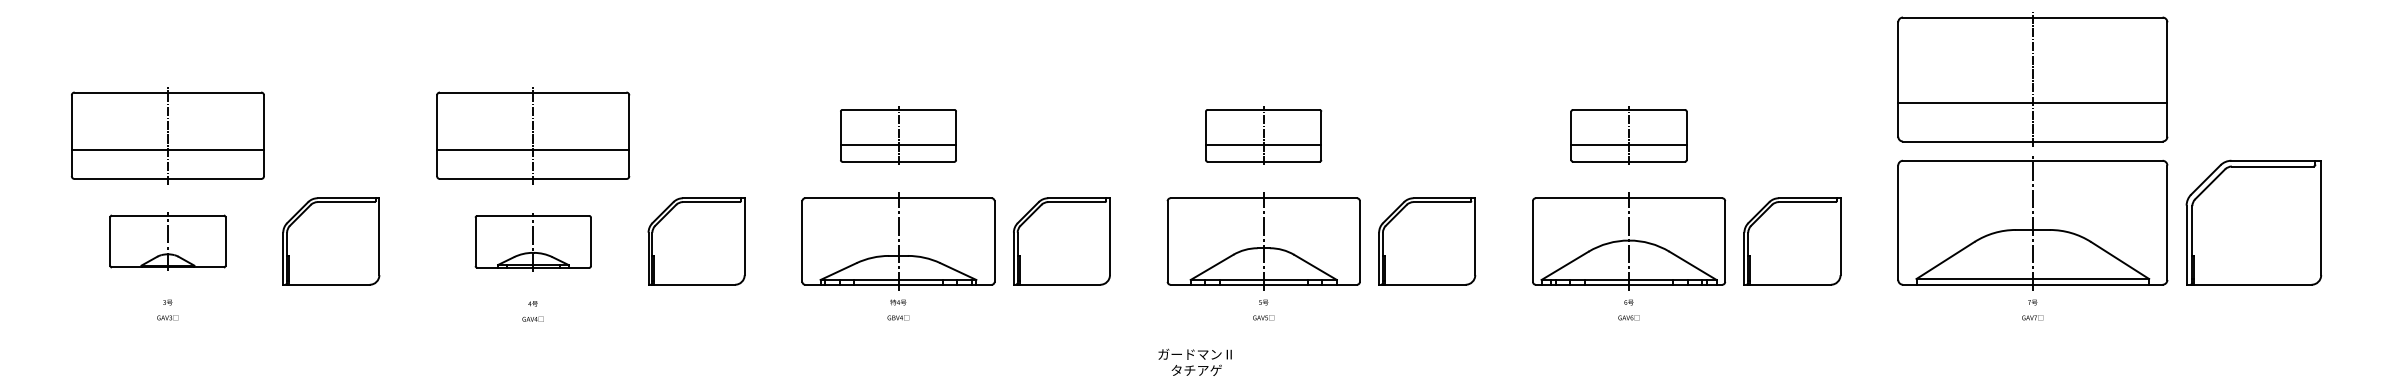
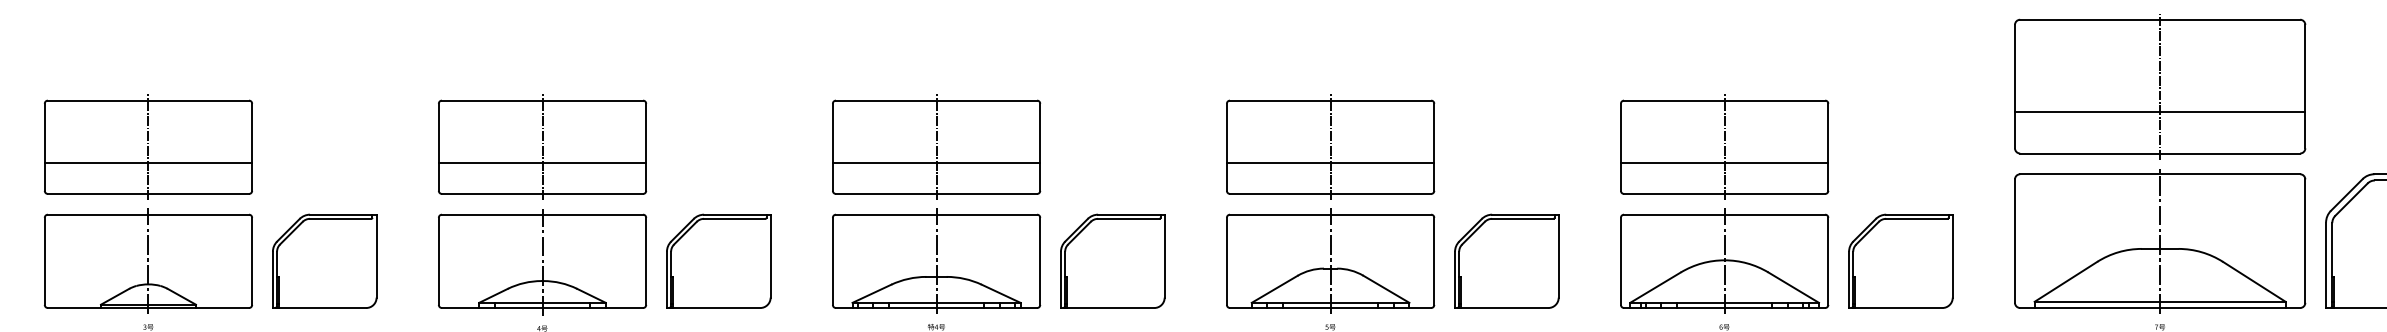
part: (898, 135) -> (936, 147), size x1.67
part: (1263, 135) -> (1330, 147), size x1.67
part: (1628, 135) -> (1724, 147), size x1.67
part: (167, 241) -> (148, 261), size x1.67
part: (533, 242) -> (542, 262), size x1.67

